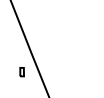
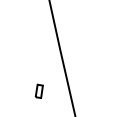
part: (21, 72) -> (38, 91), moved

